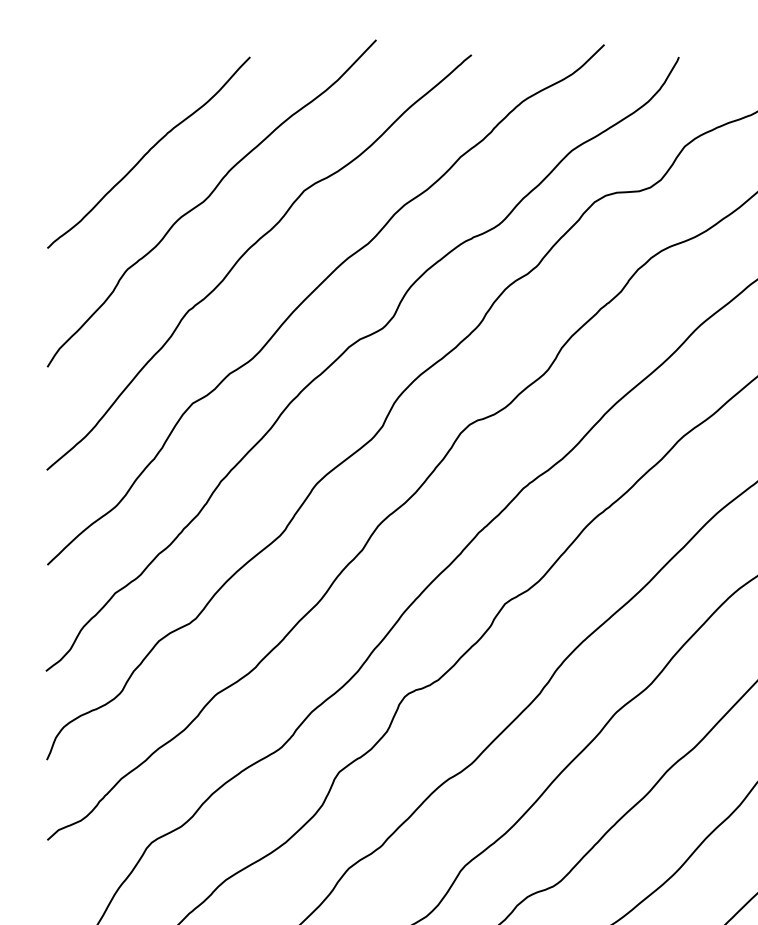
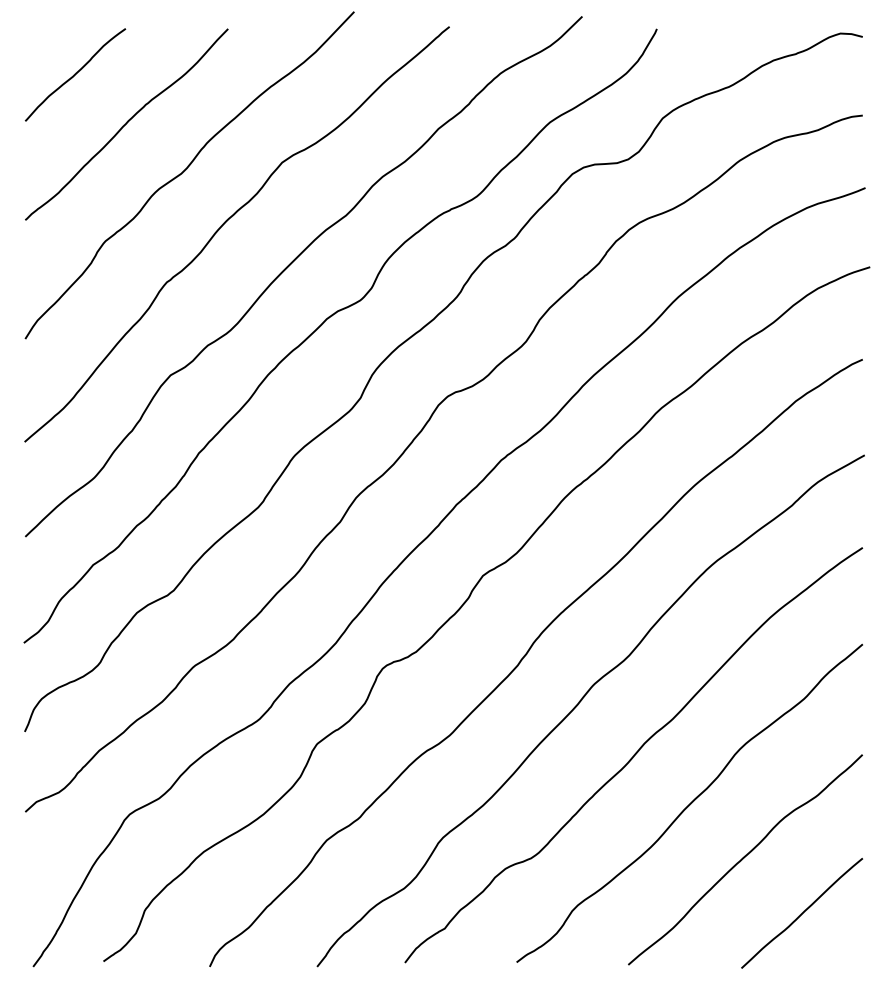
curve: (97, 102) -> (75, 74), added

